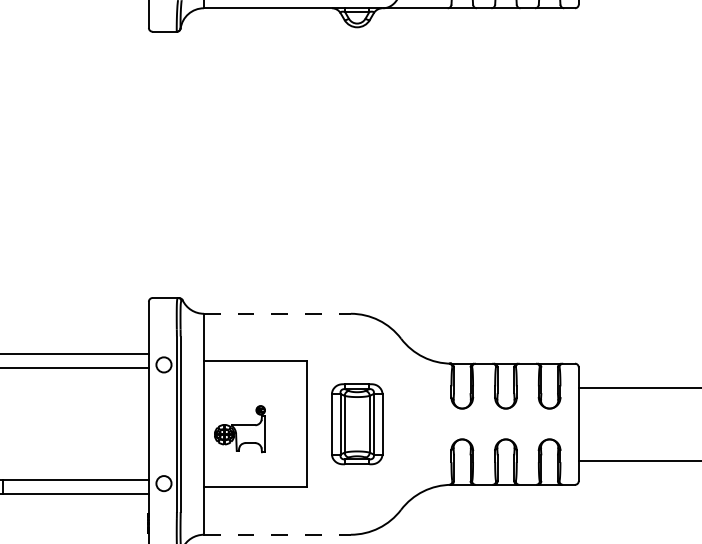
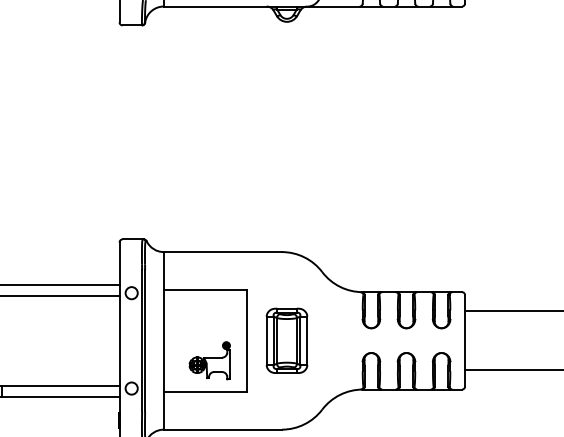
line: (278, 314) -> (223, 252), dashed -> solid
part: (239, 428) -> (209, 360), moved
line: (278, 534) -> (223, 429), dashed -> solid

